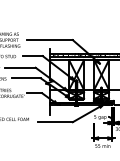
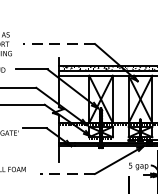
line: (50, 40) -> (59, 44), solid -> dashed
line: (54, 122) -> (66, 174), solid -> dashed

